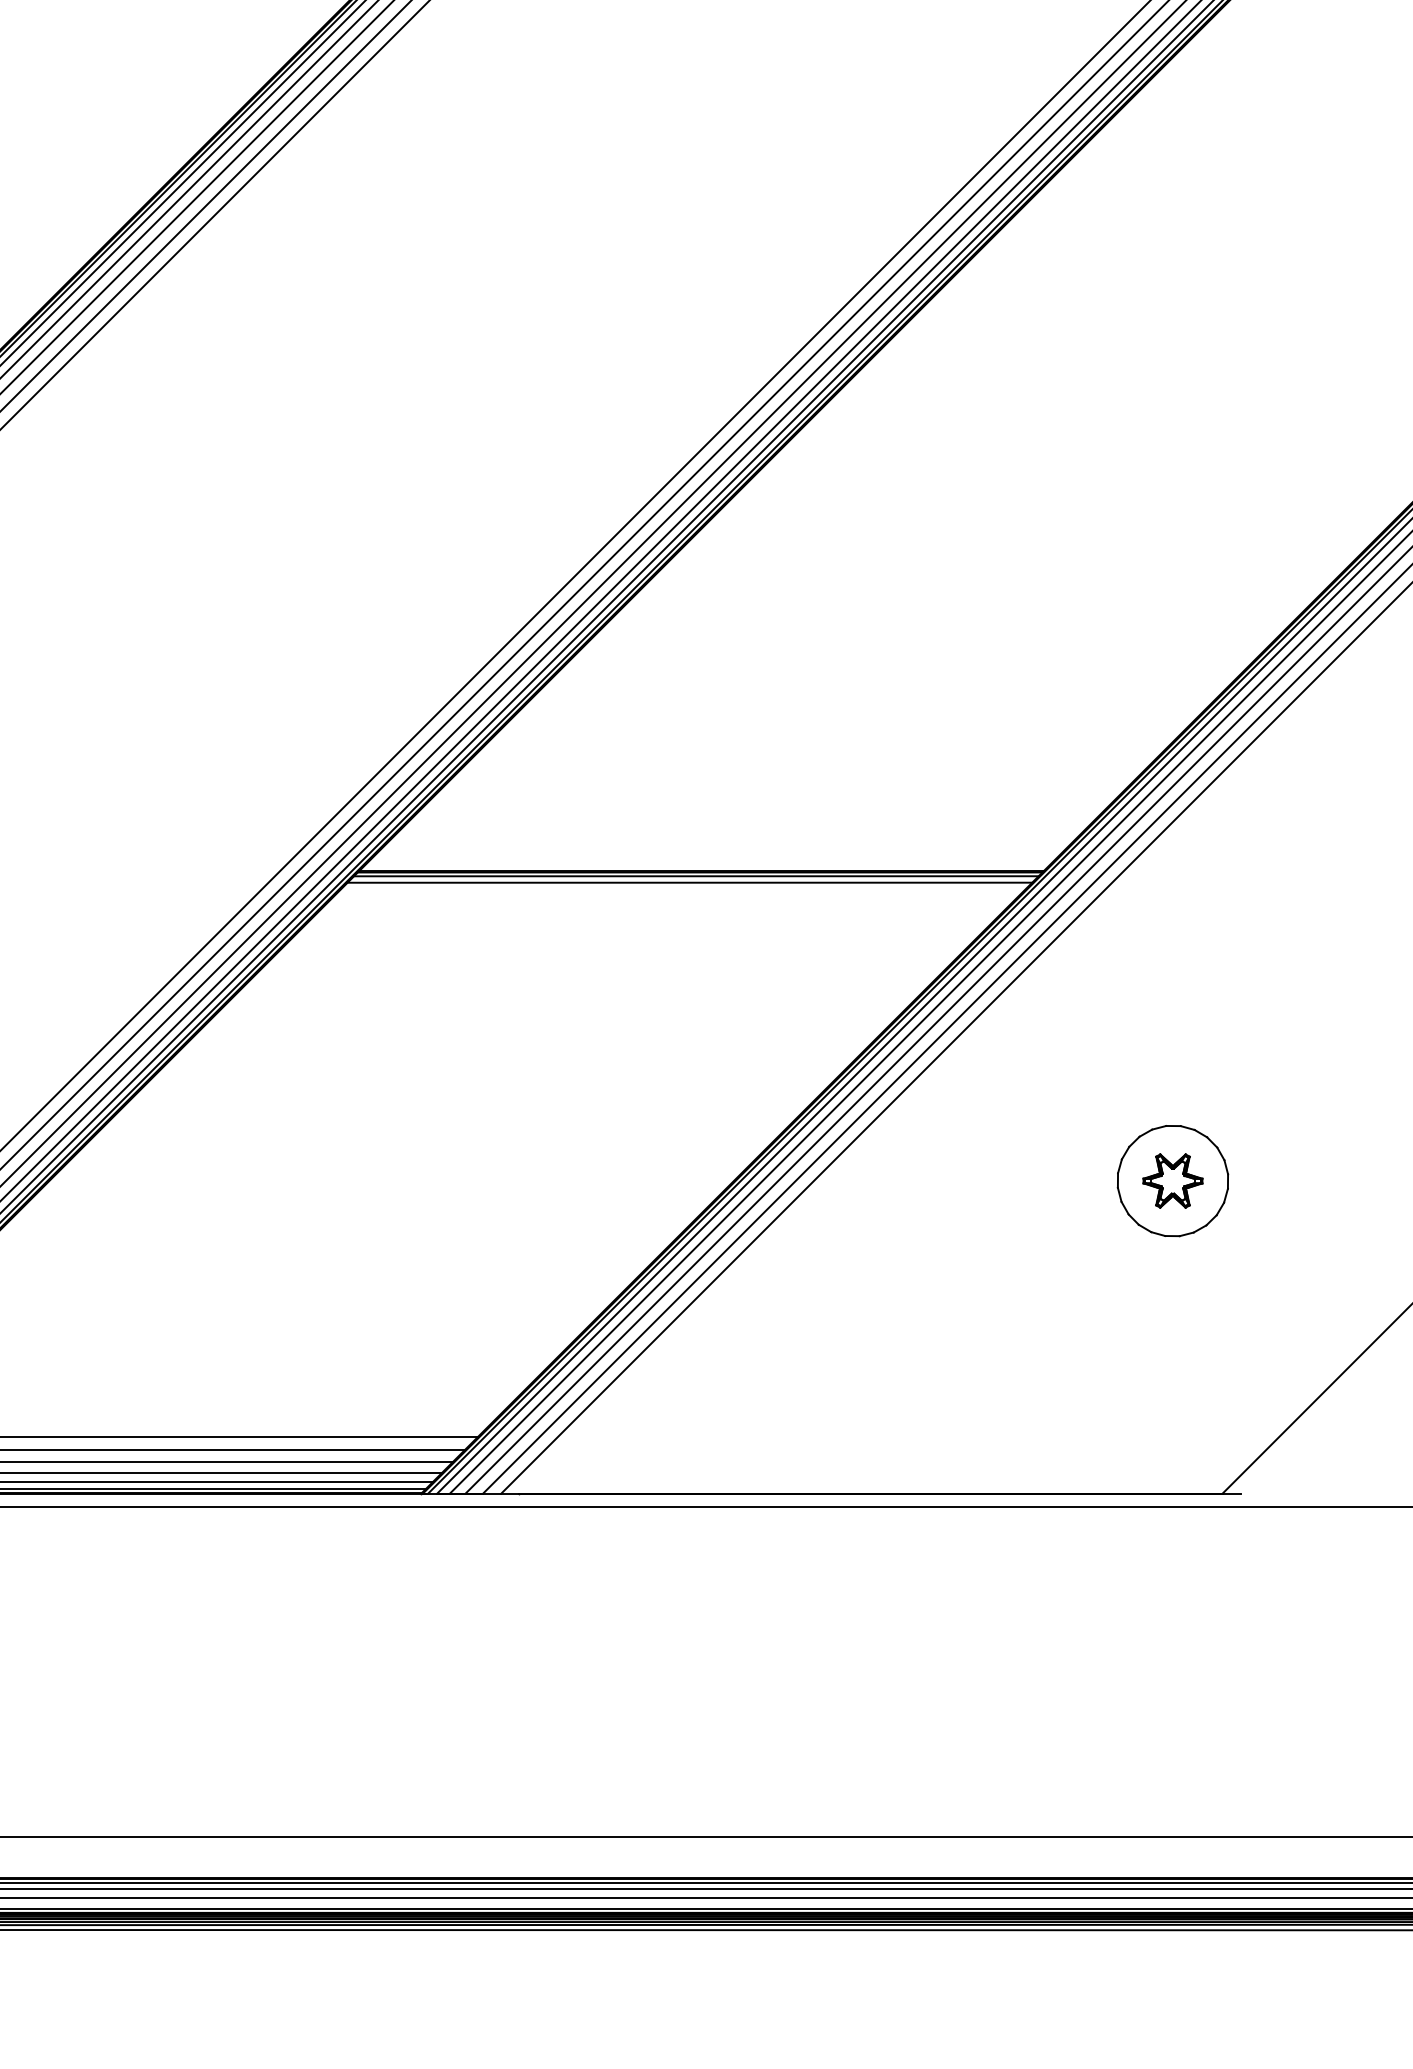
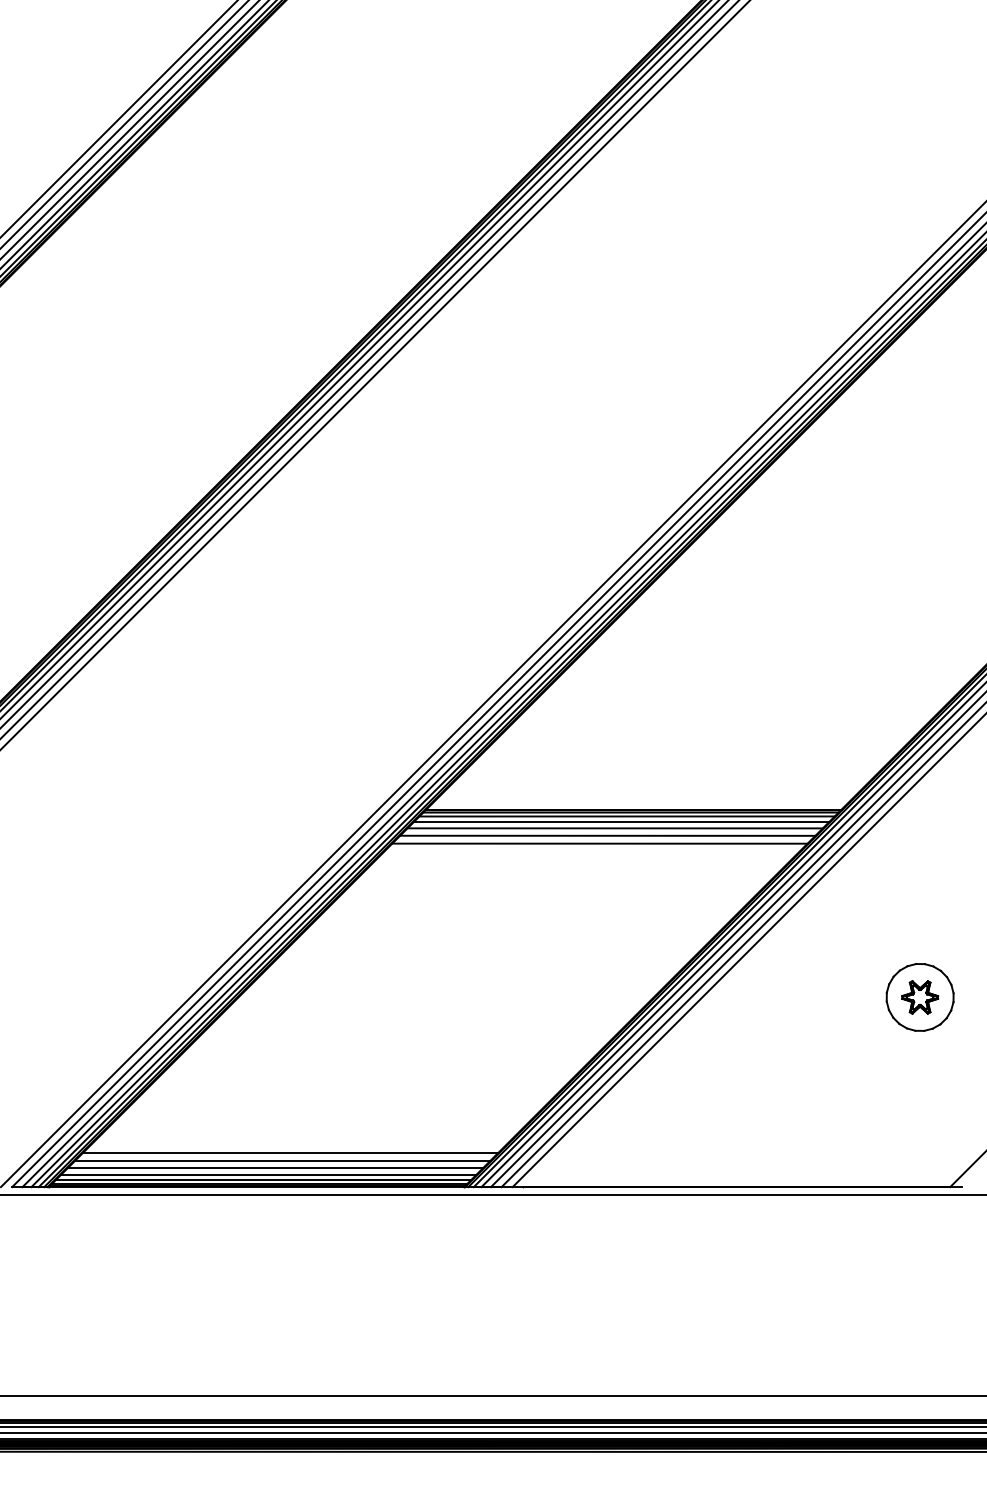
line: (680, 891) -> (621, 821), added
line: (669, 902) -> (614, 828), added
line: (657, 914) -> (607, 835), added
line: (644, 927) -> (599, 843), added

